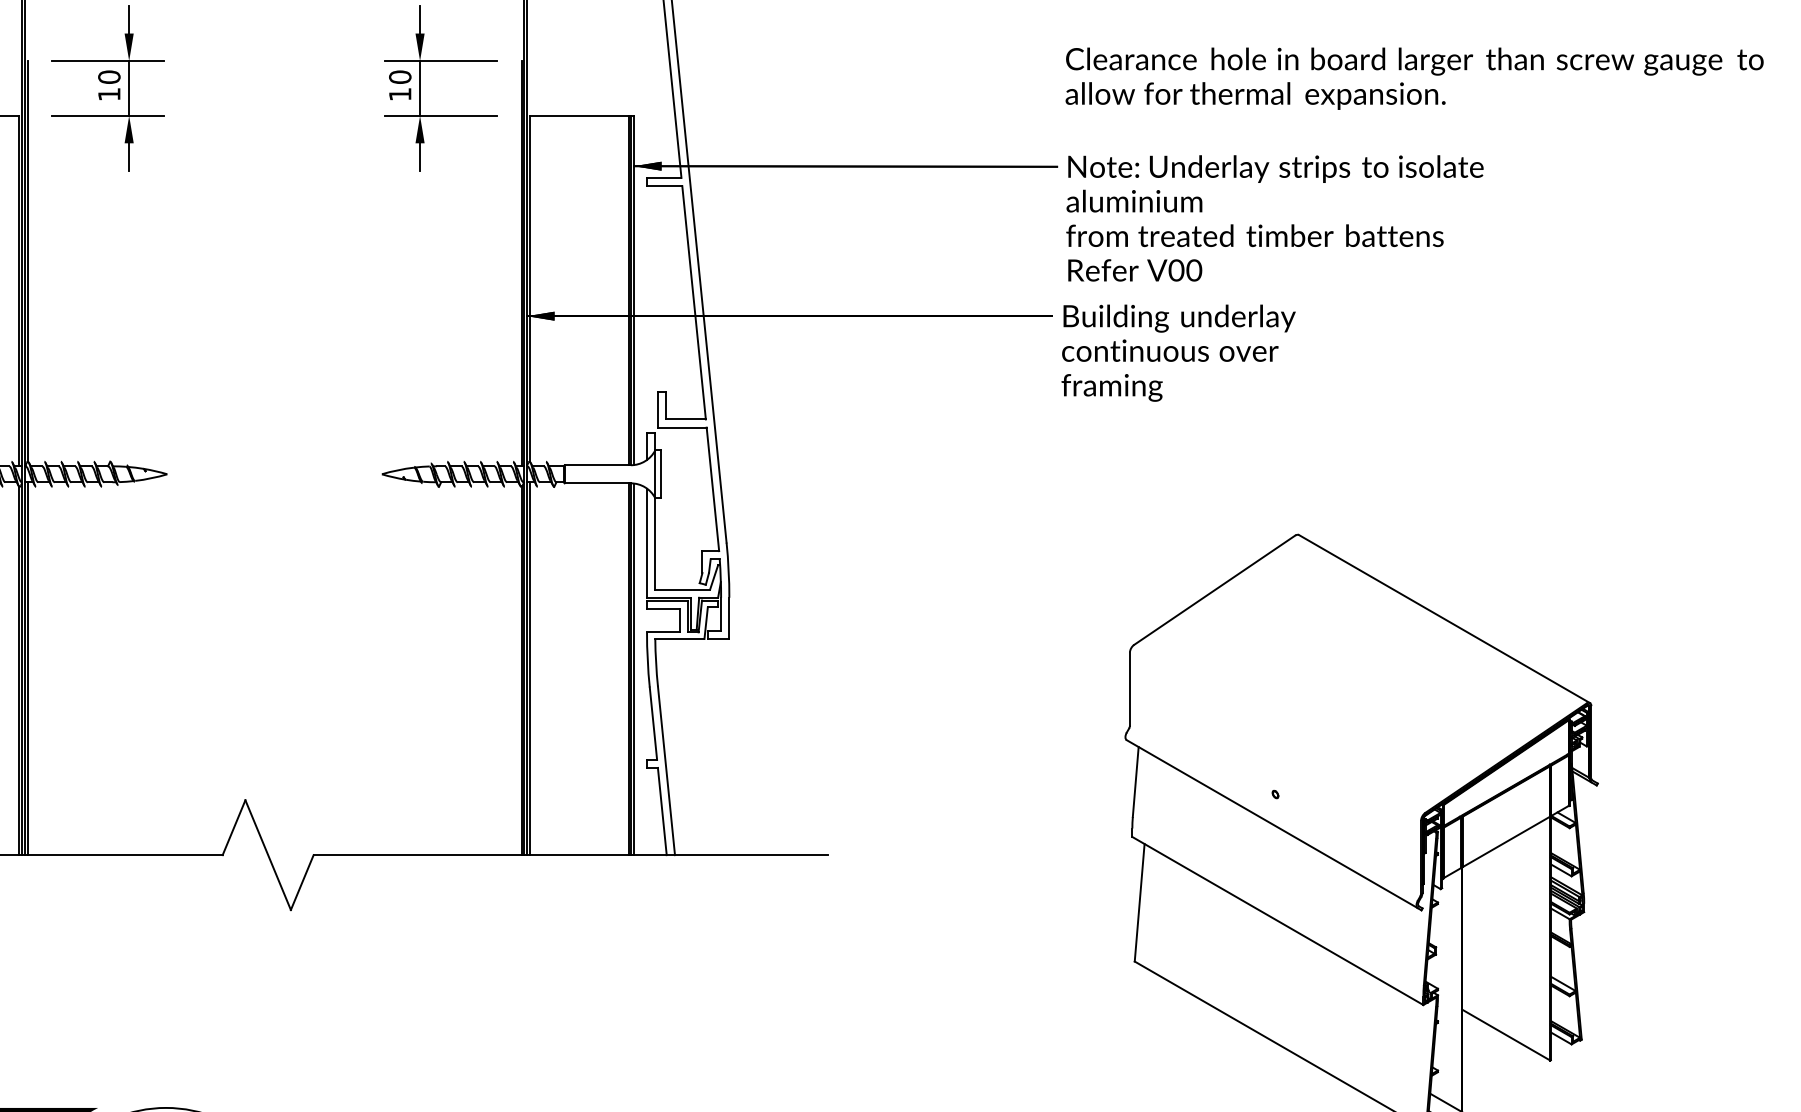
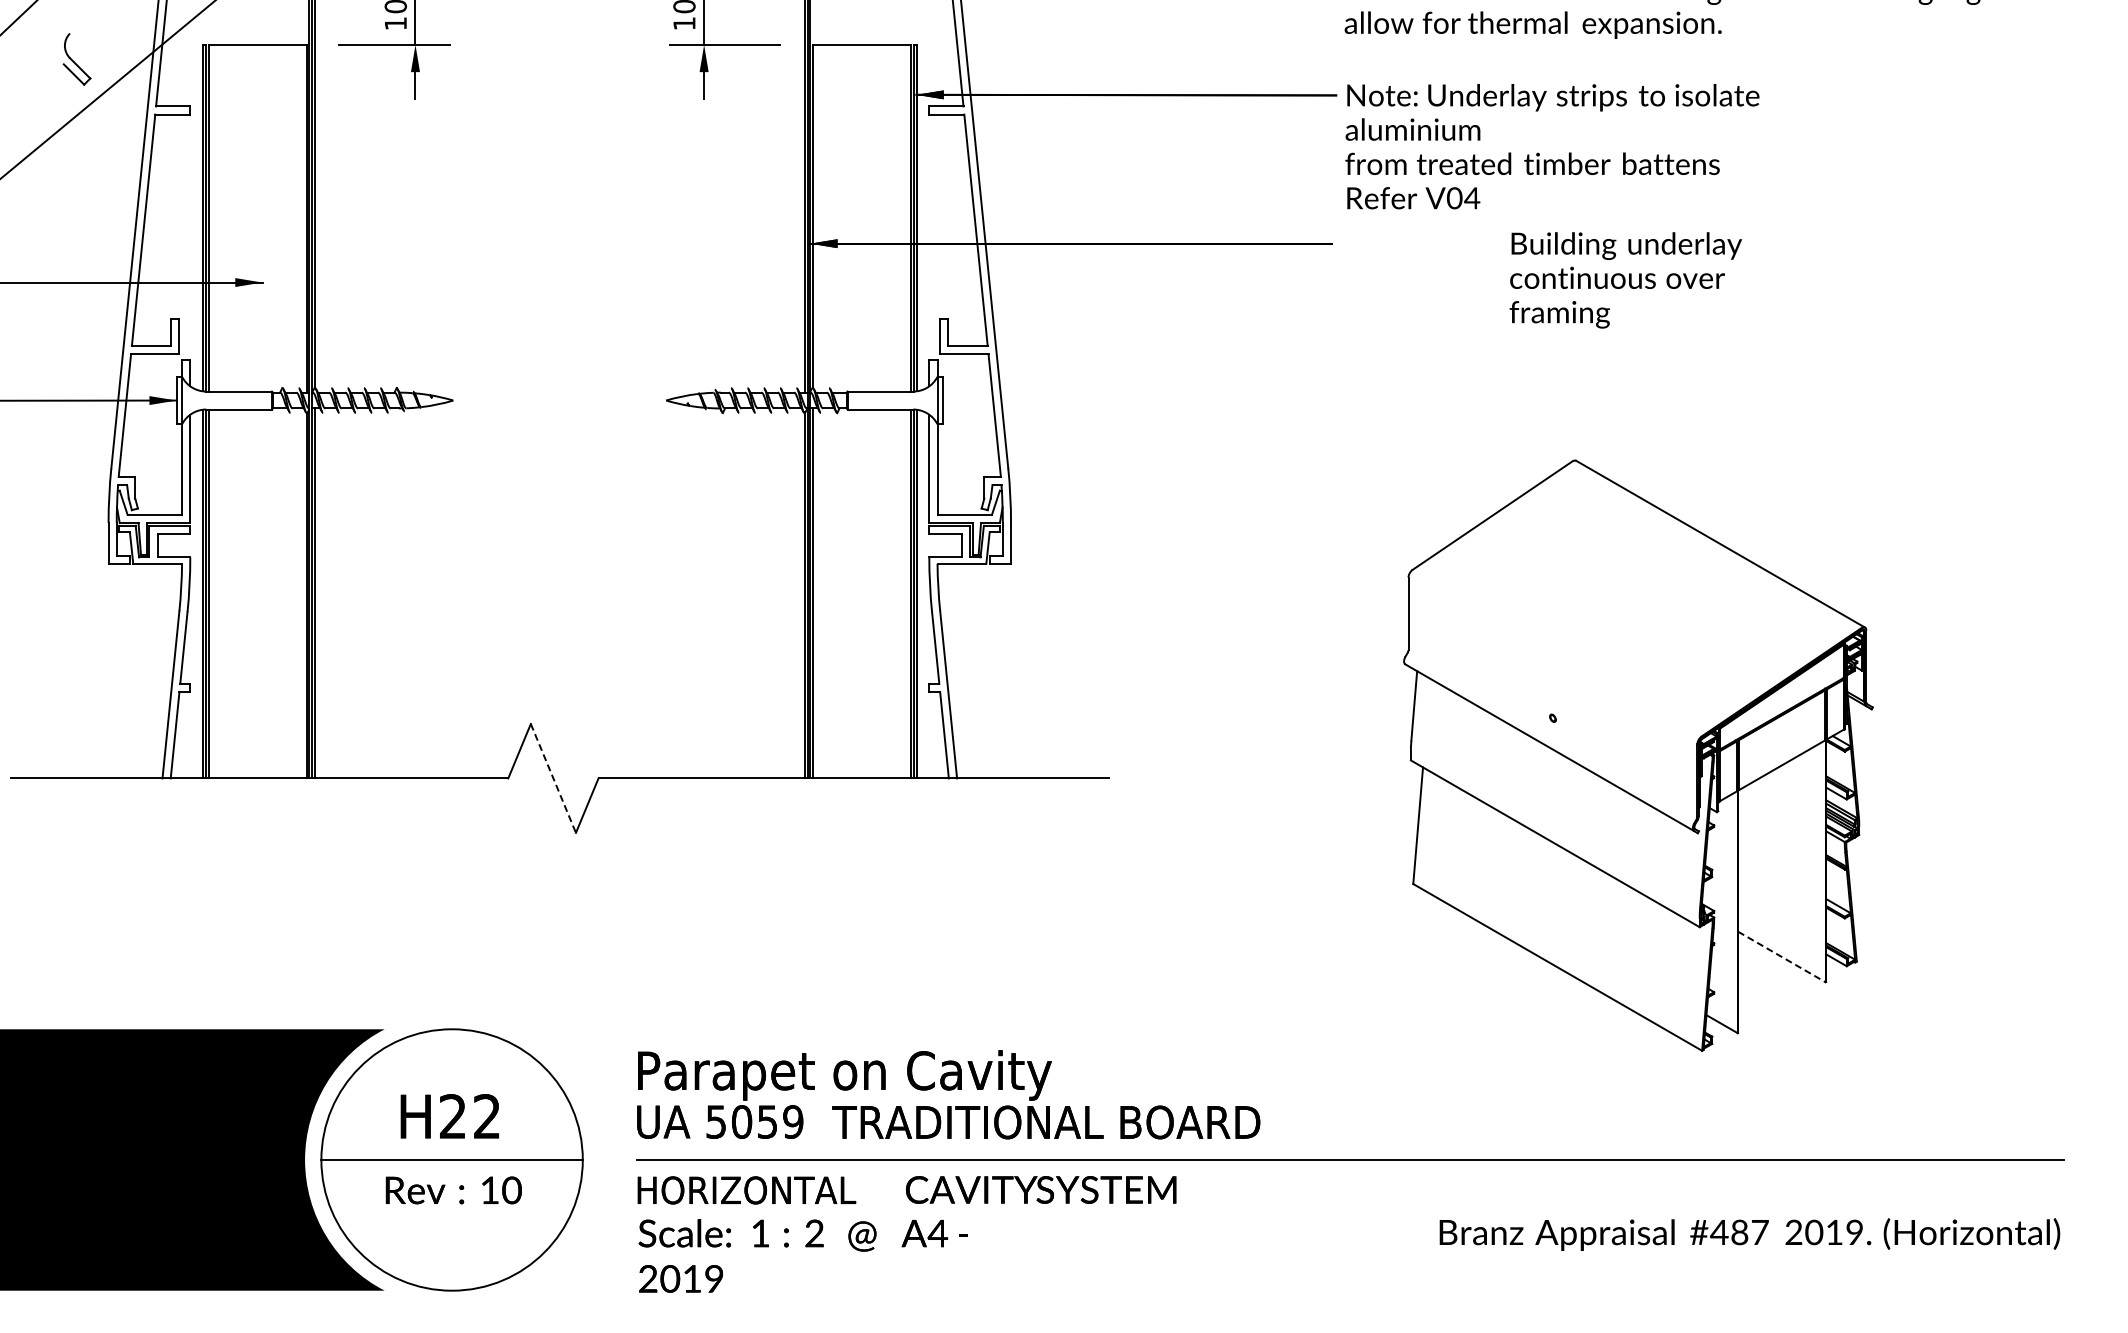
text: (1194, 270) -> (1472, 198), V00 -> V04
text: (1178, 353) -> (1625, 280), moved
line: (268, 855) -> (553, 778), solid -> dashed
line: (1505, 1034) -> (1781, 956), solid -> dashed

